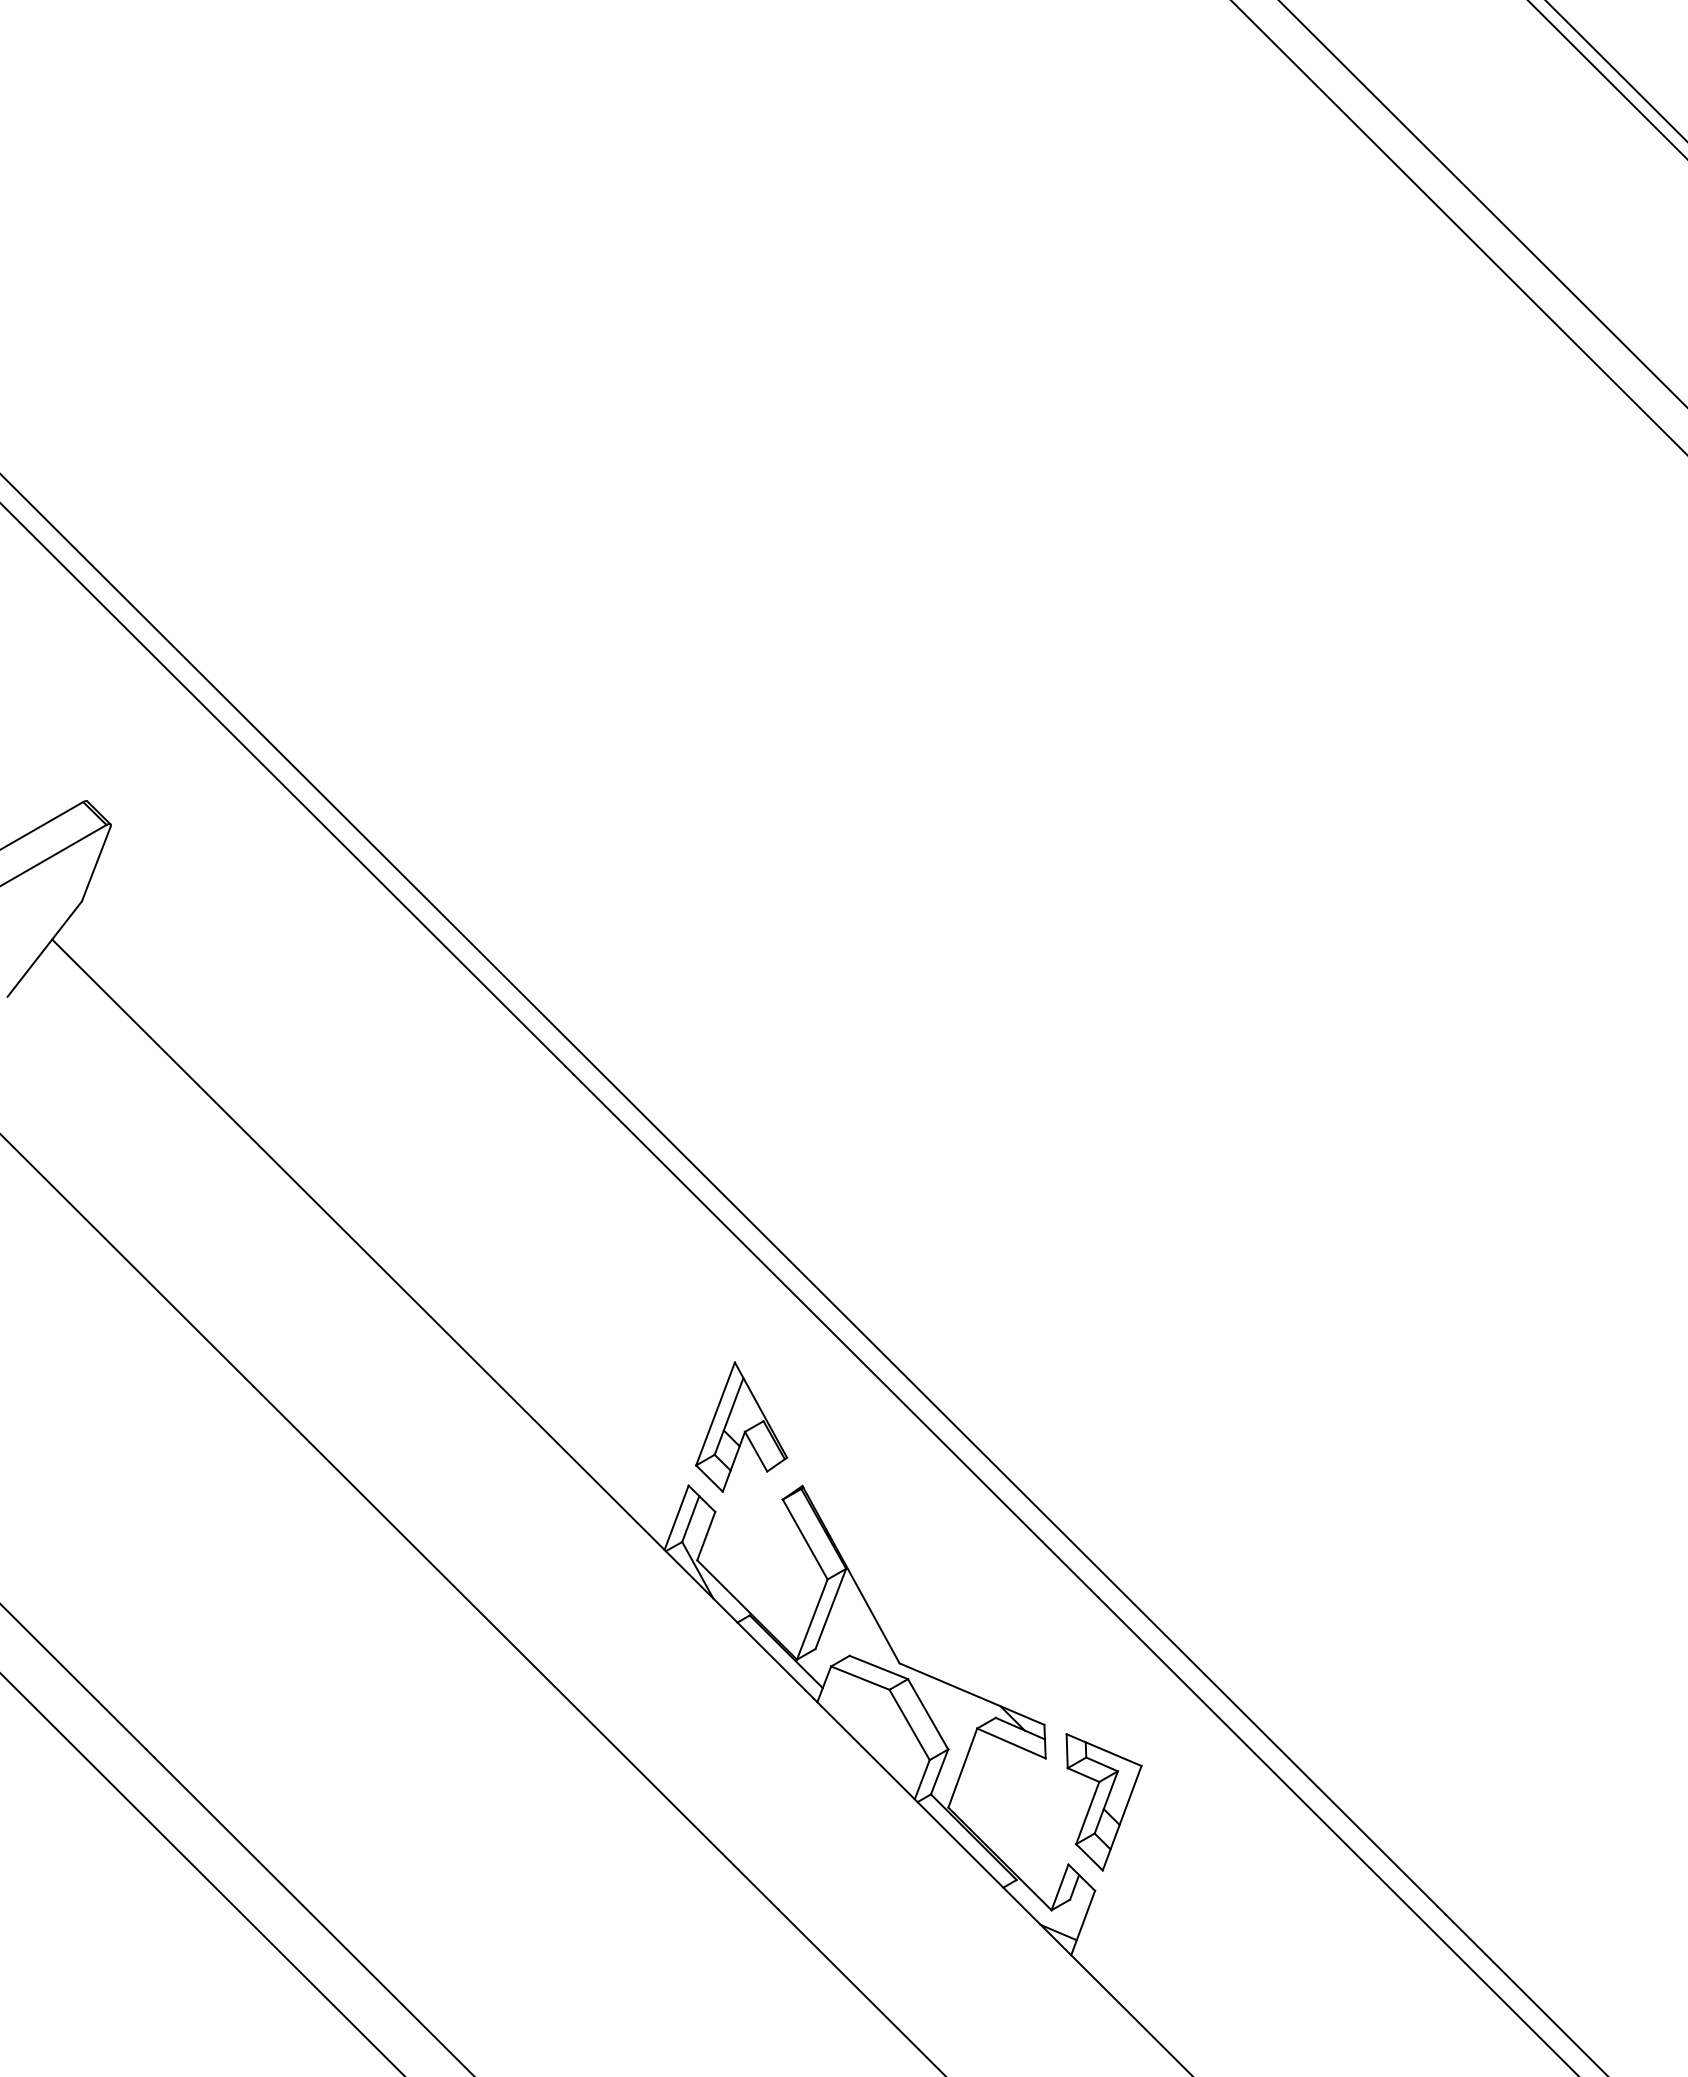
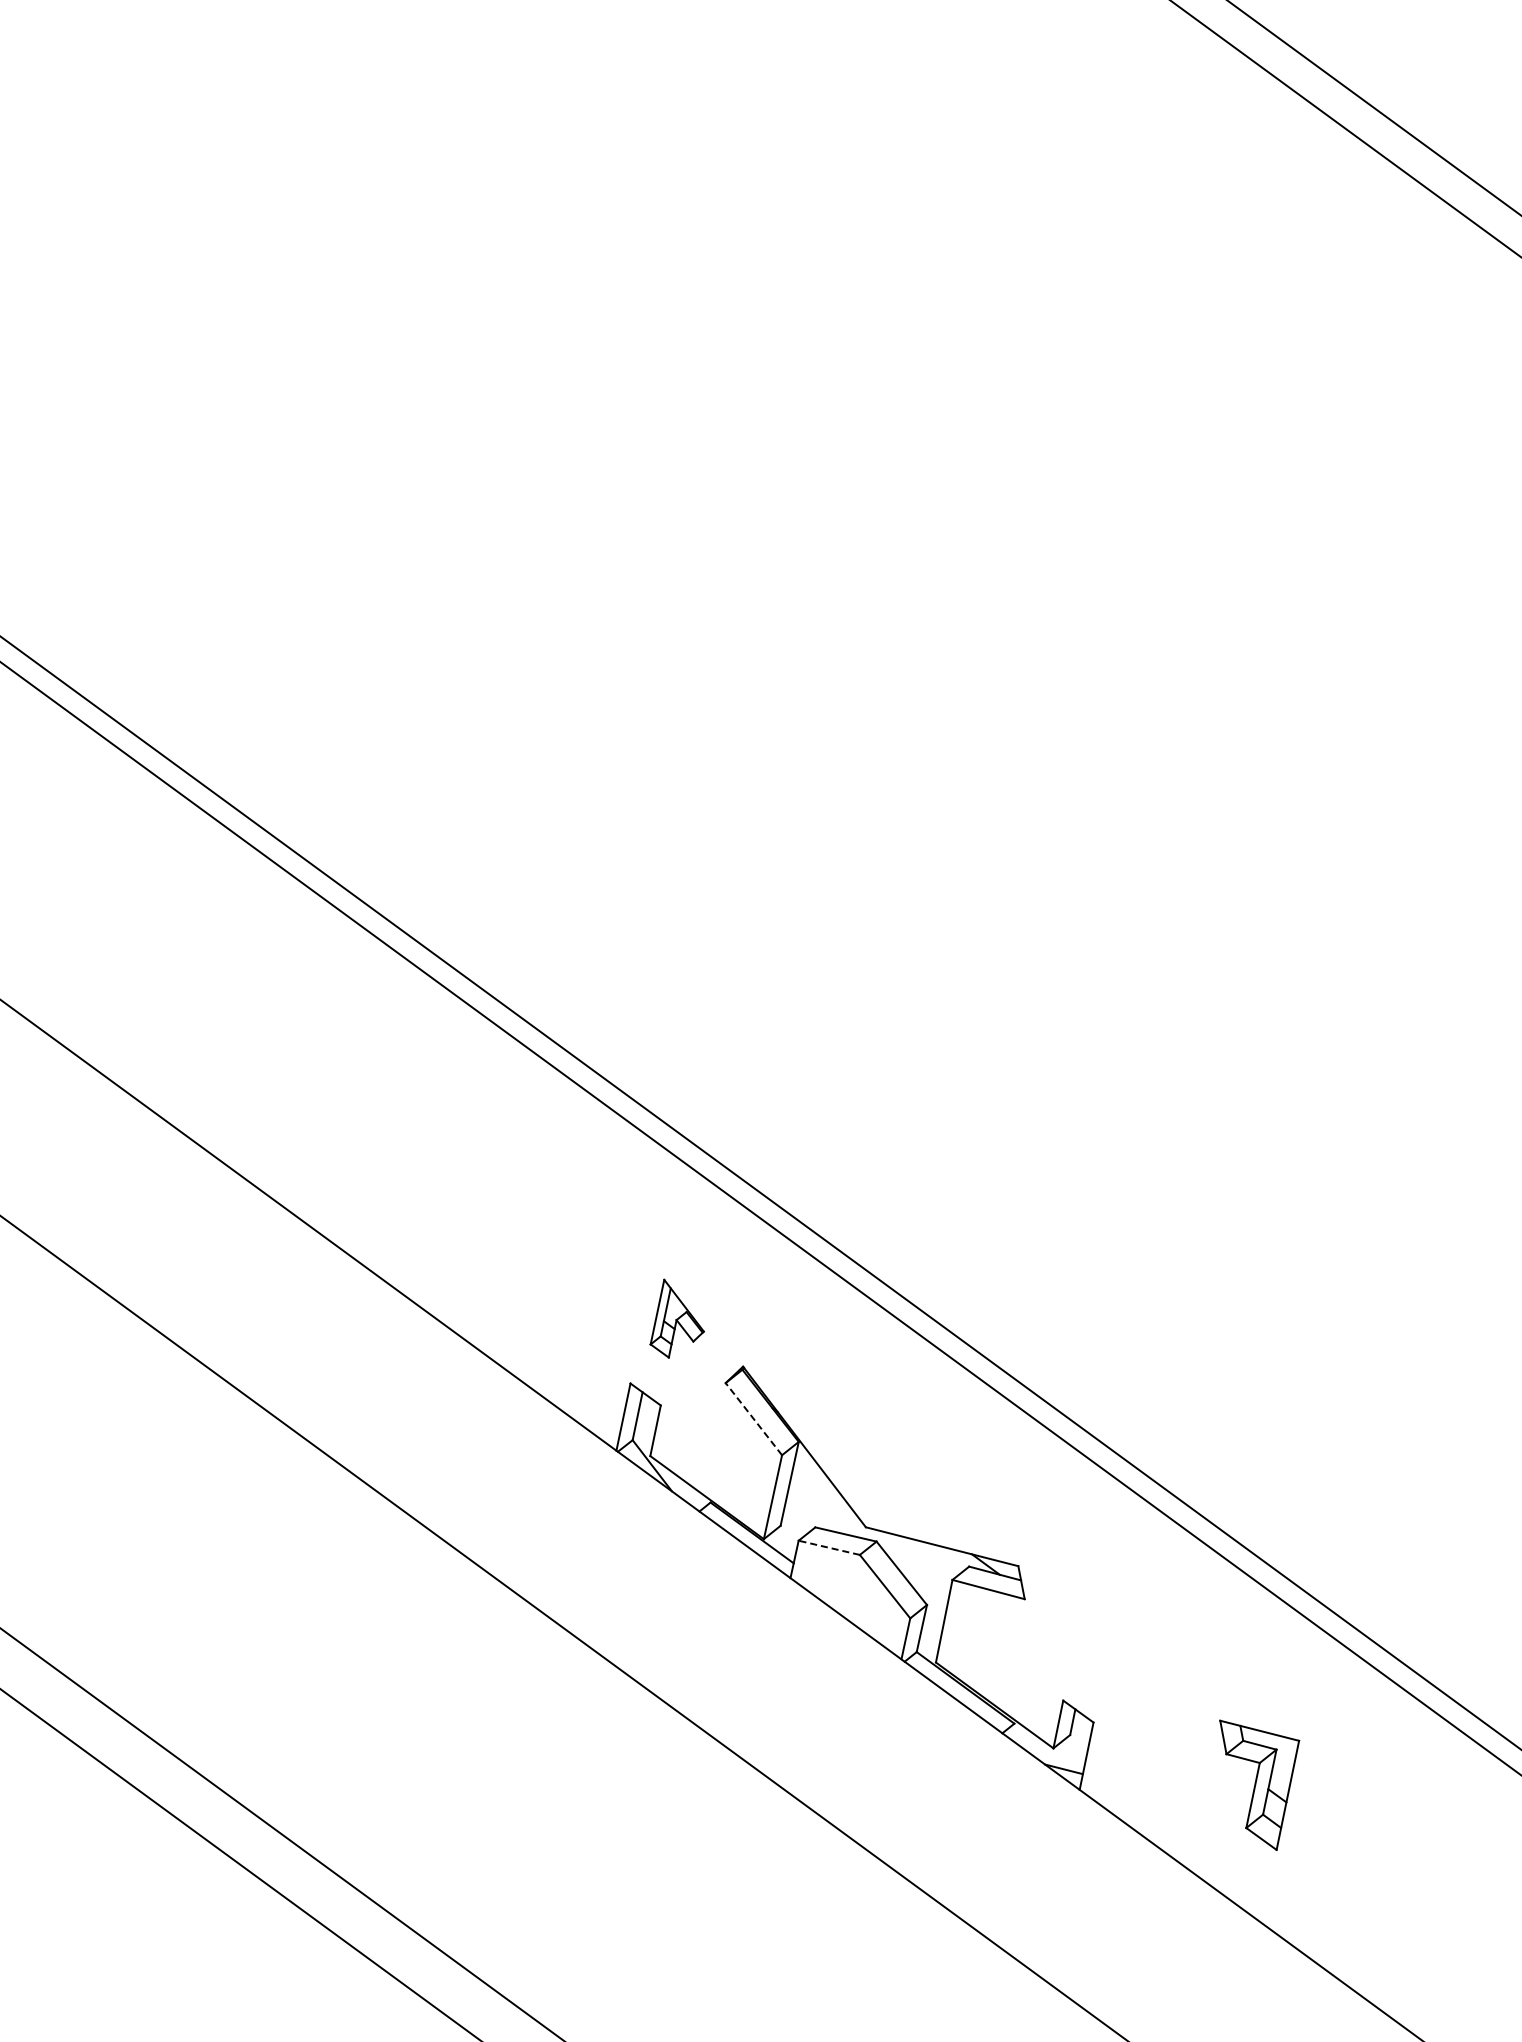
part: (741, 1426) -> (673, 1317), size x0.6
line: (805, 1539) -> (754, 1419), solid -> dashed
line: (859, 1677) -> (828, 1547), solid -> dashed
part: (1103, 1802) -> (1267, 1782), moved

